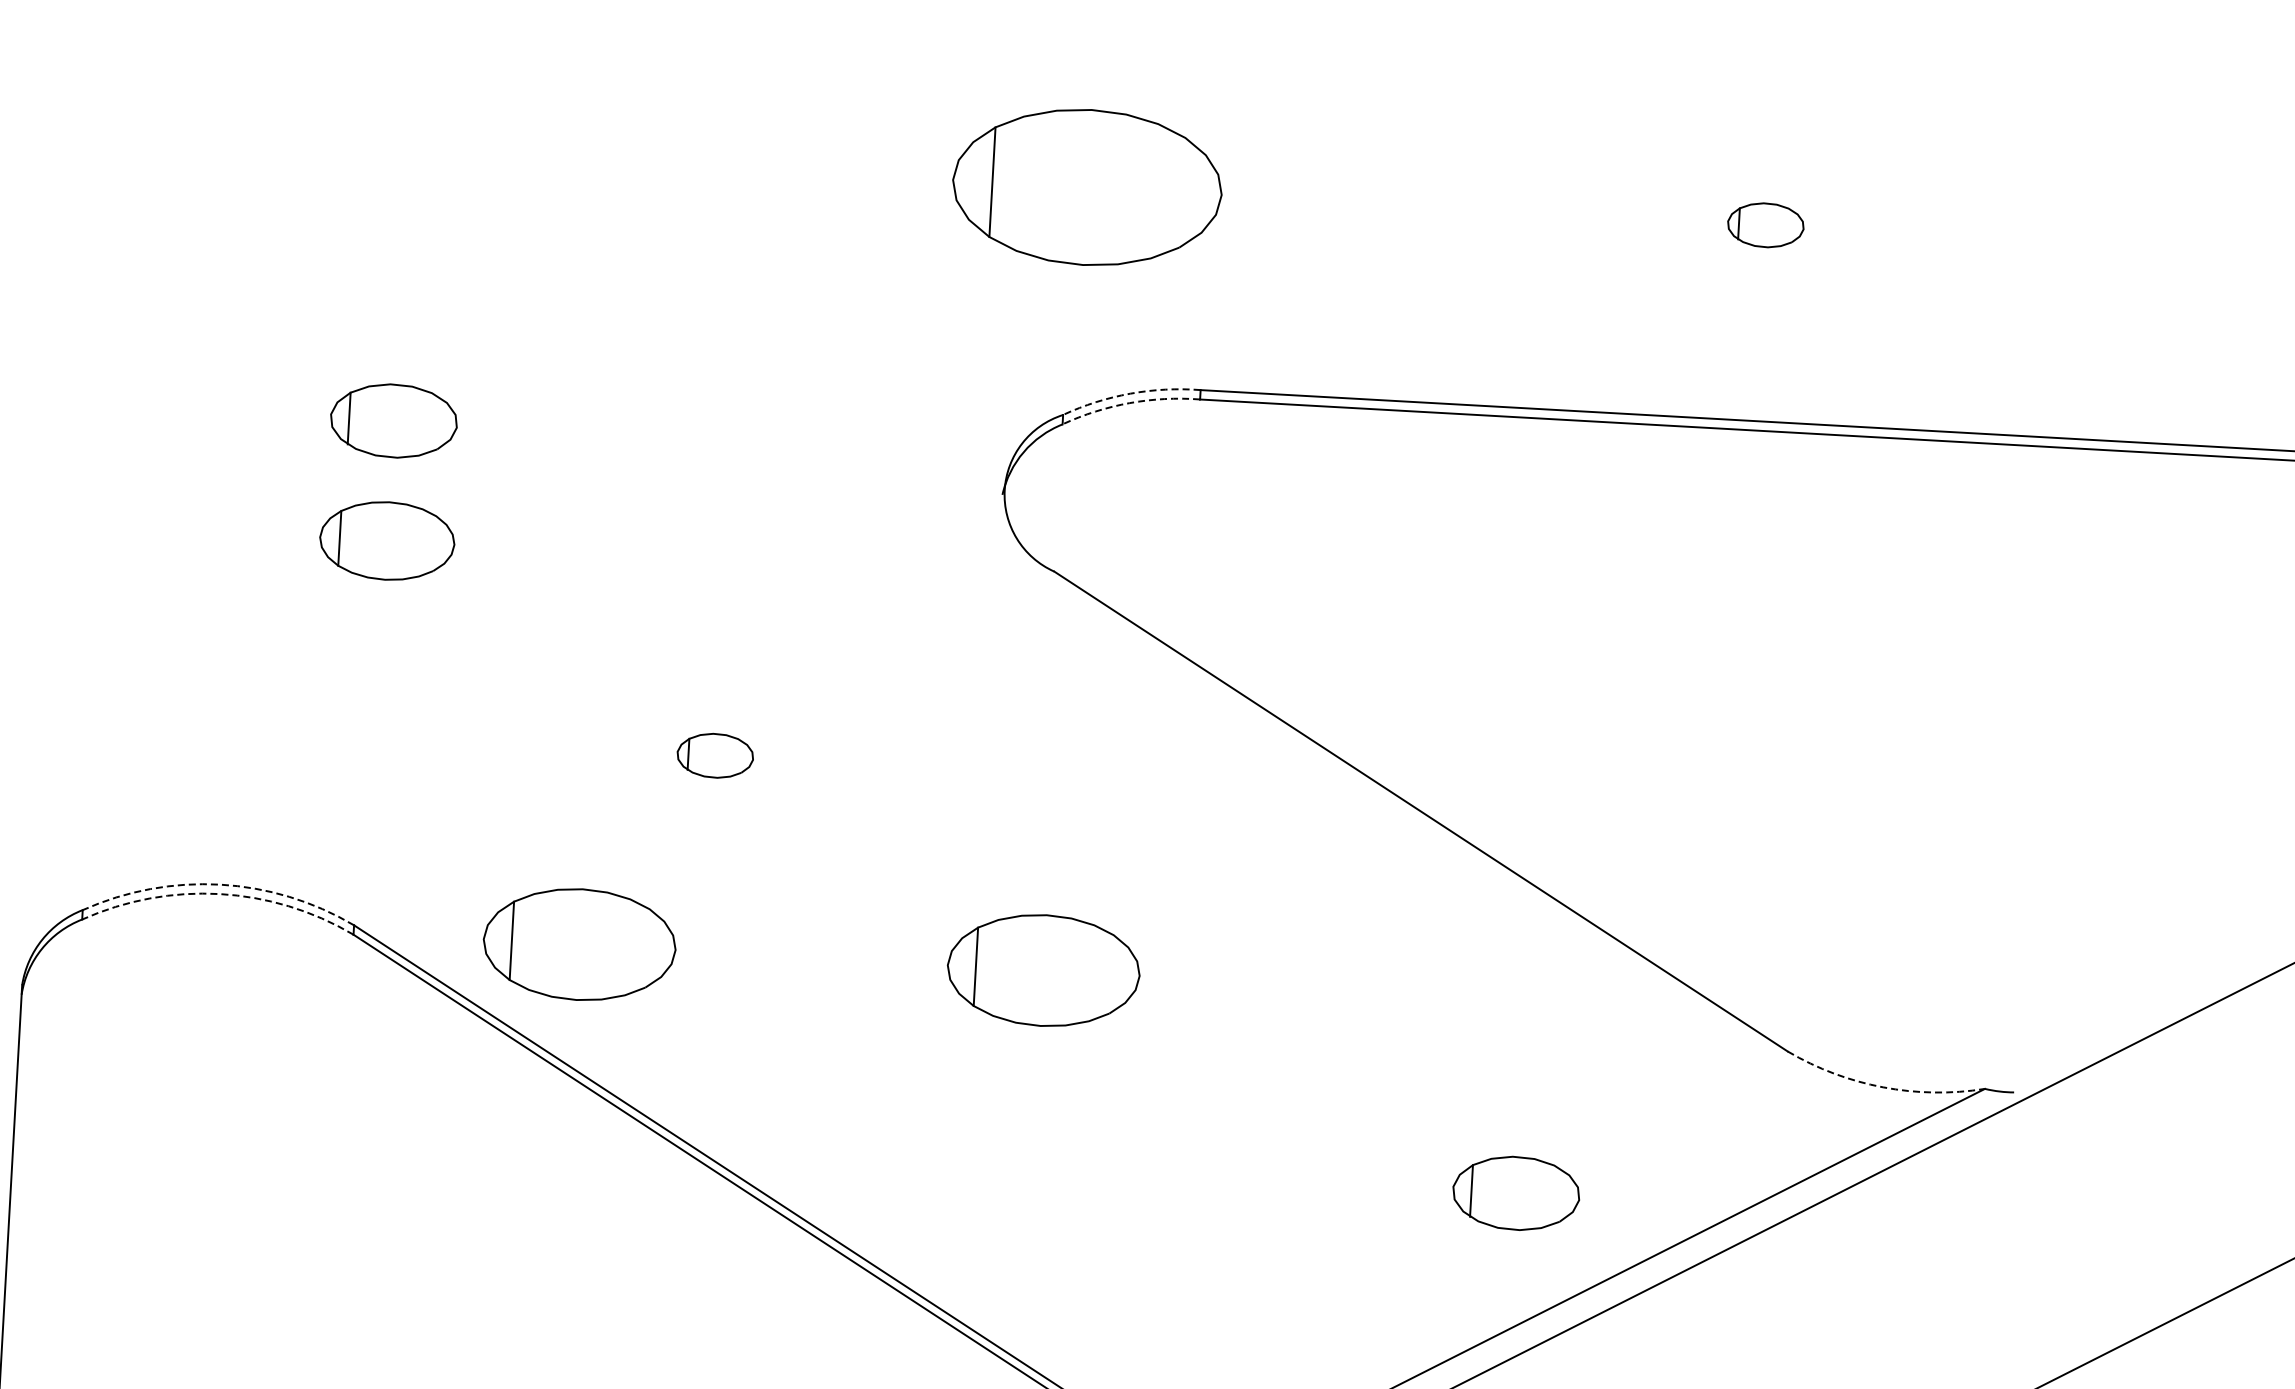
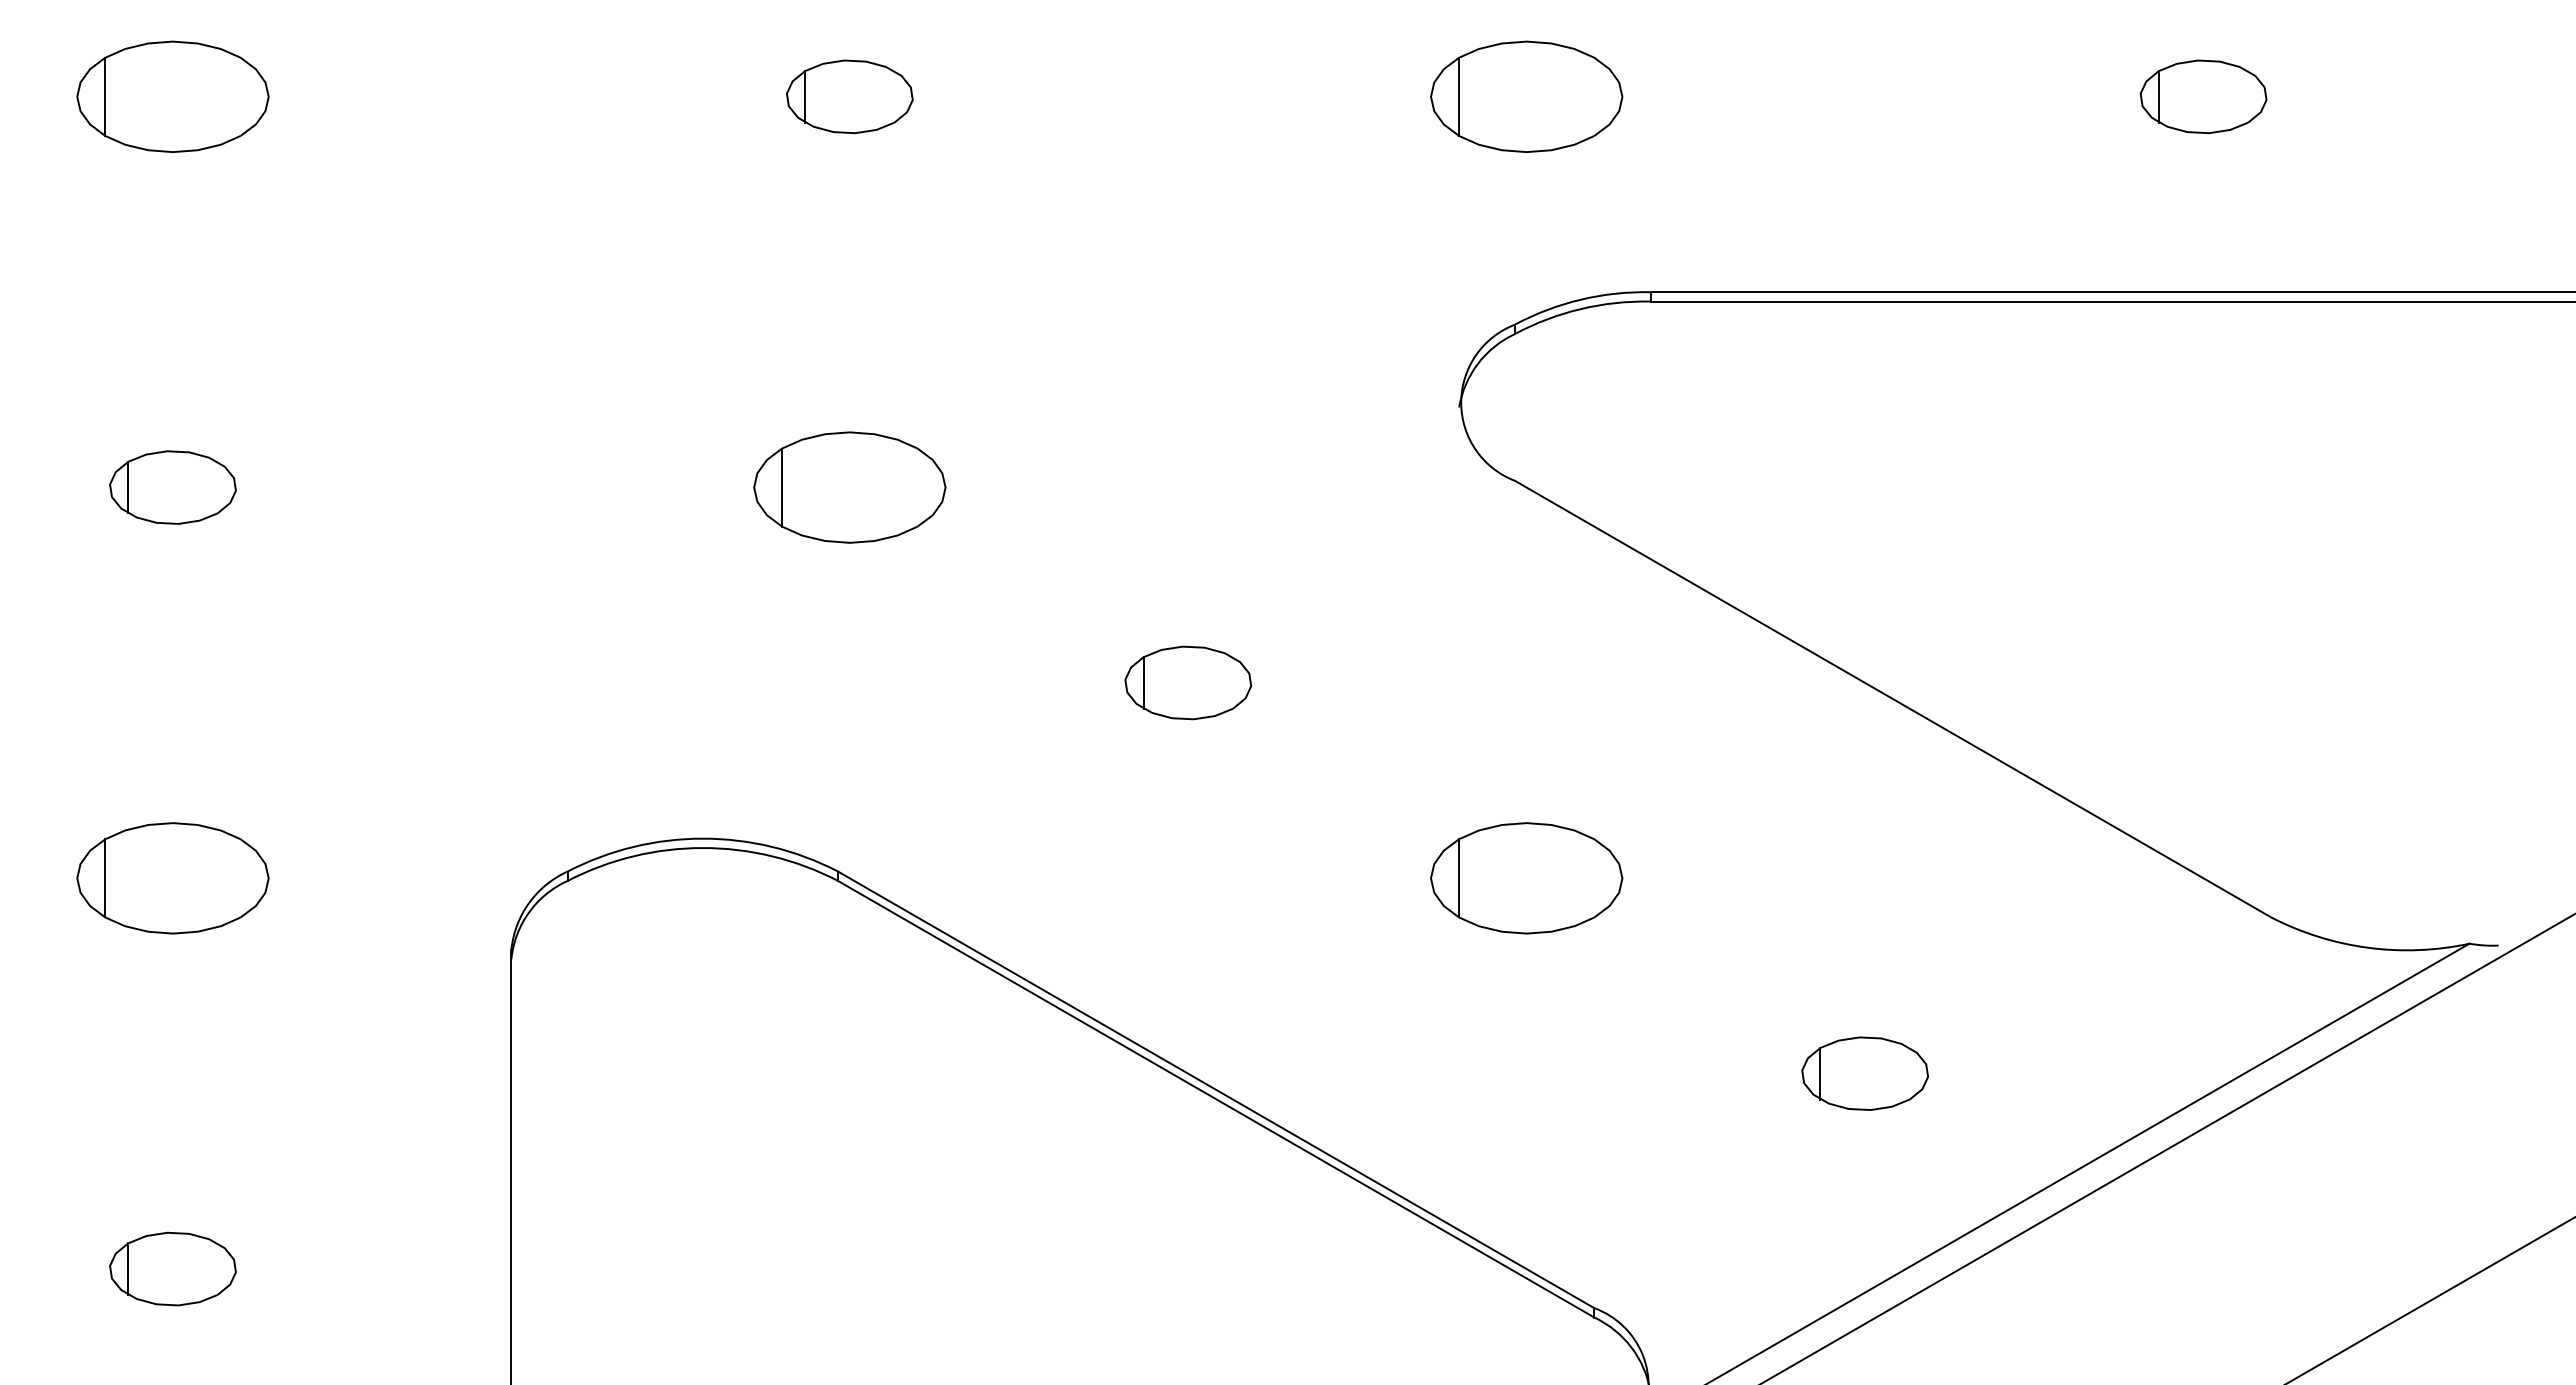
part: (1087, 186) -> (1526, 96), size x0.71
part: (1765, 224) -> (2203, 96), size x1.67
arc: (1130, 393) -> (1580, 299), dashed -> solid
arc: (1129, 403) -> (1580, 309), dashed -> solid
part: (393, 420) -> (849, 96), moved
part: (386, 540) -> (849, 487), size x1.43
part: (714, 755) -> (1187, 682), size x1.67
arc: (219, 884) -> (702, 838), dashed -> solid
arc: (219, 894) -> (702, 848), dashed -> solid
part: (579, 944) -> (1063, 878), removed
arc: (1883, 1087) -> (2368, 947), dashed -> solid
part: (1515, 1193) -> (1864, 1073), moved

